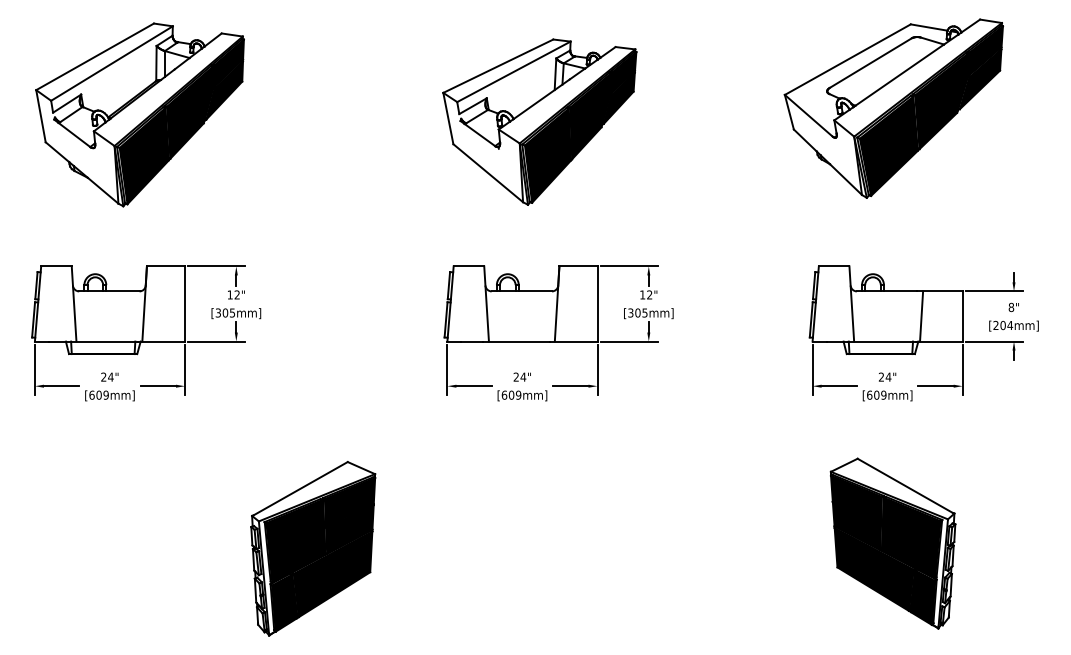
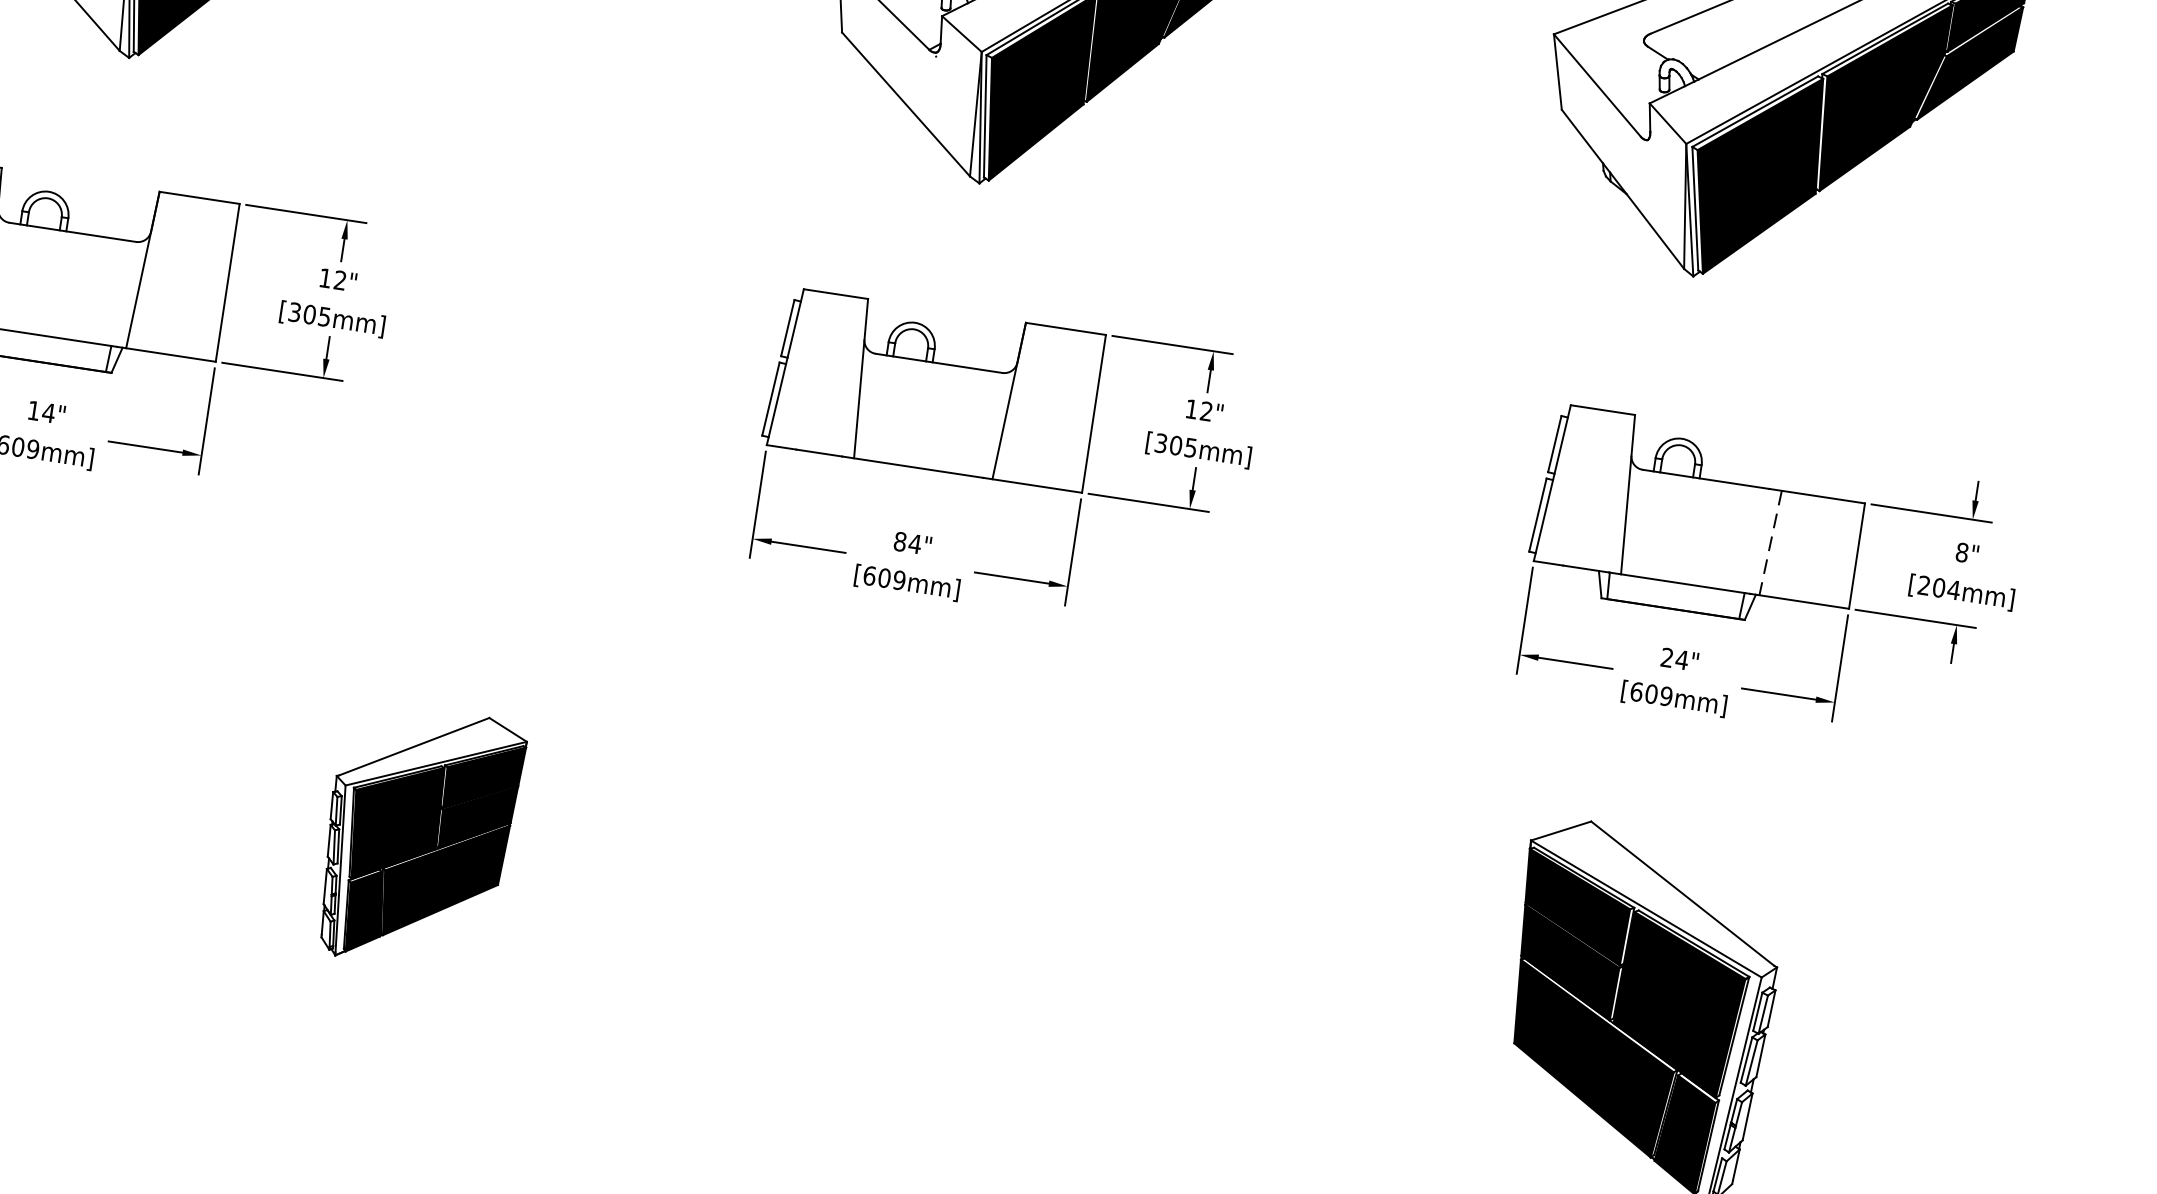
line: (921, 316) -> (1770, 543), solid -> dashed
text: (103, 376) -> (33, 409), 24" -> 14"
text: (515, 376) -> (898, 540), 24" -> 84"
part: (313, 548) -> (419, 837), size x0.7

